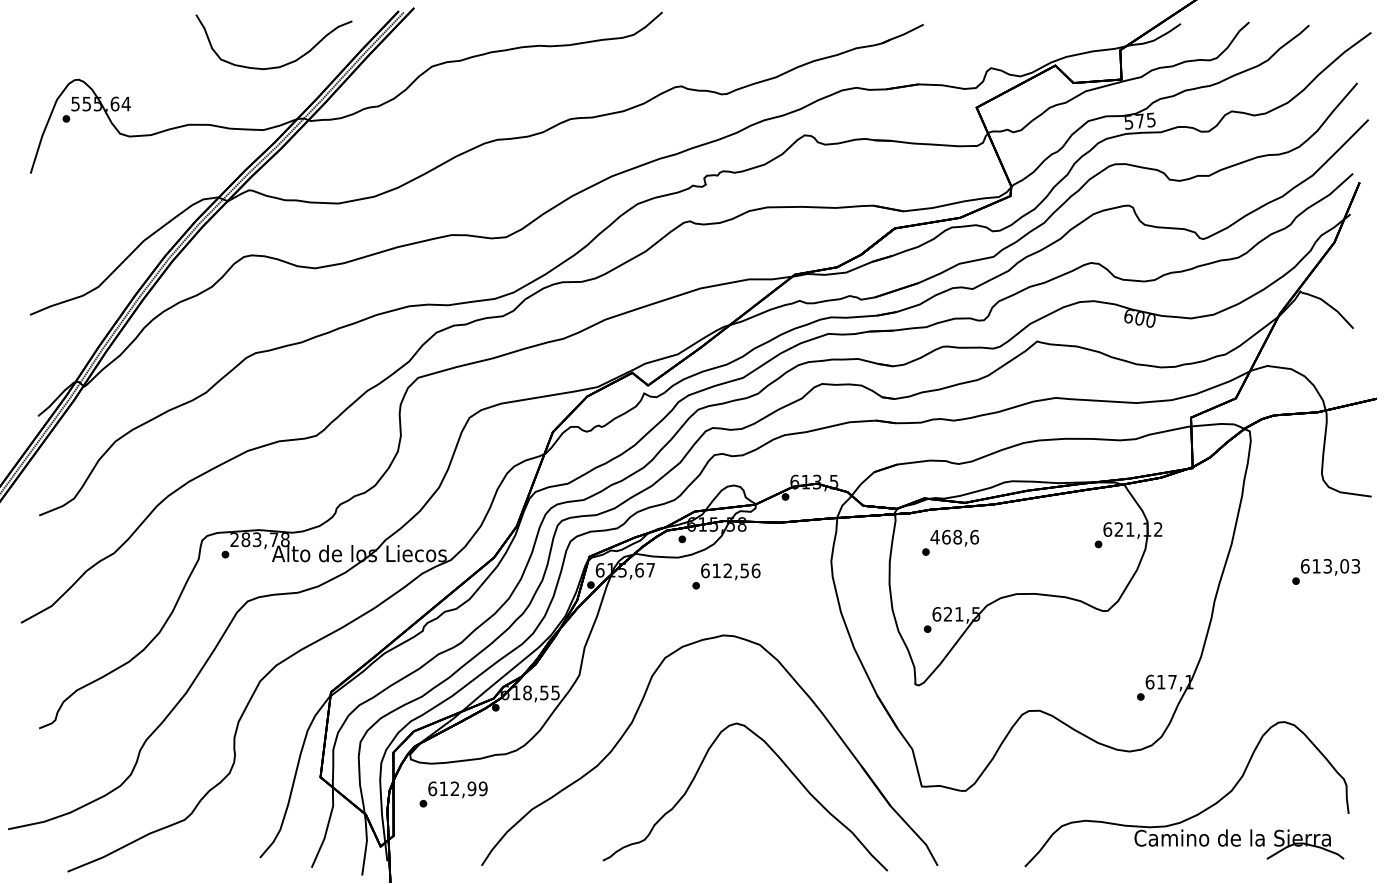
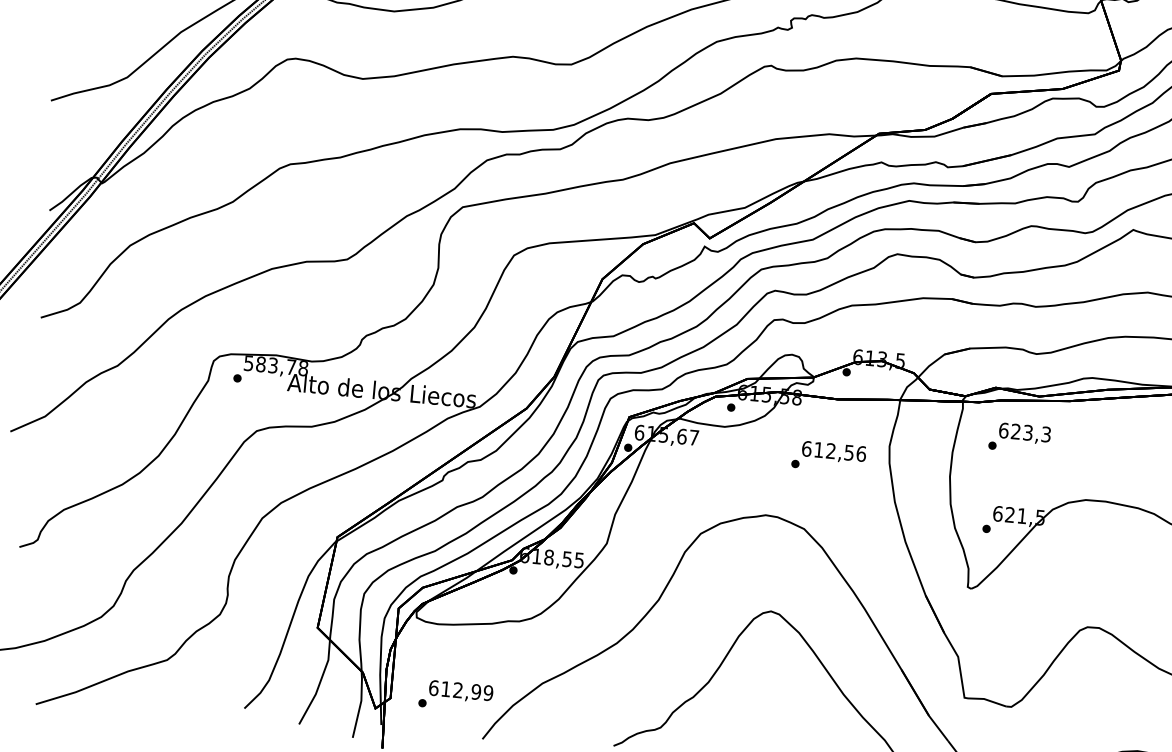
text: (954, 536) -> (1024, 431), 468,6 -> 623,3
text: (234, 539) -> (248, 363), 283,78 -> 583,78
text: (726, 576) -> (828, 457), moved
text: (453, 794) -> (455, 696), moved

